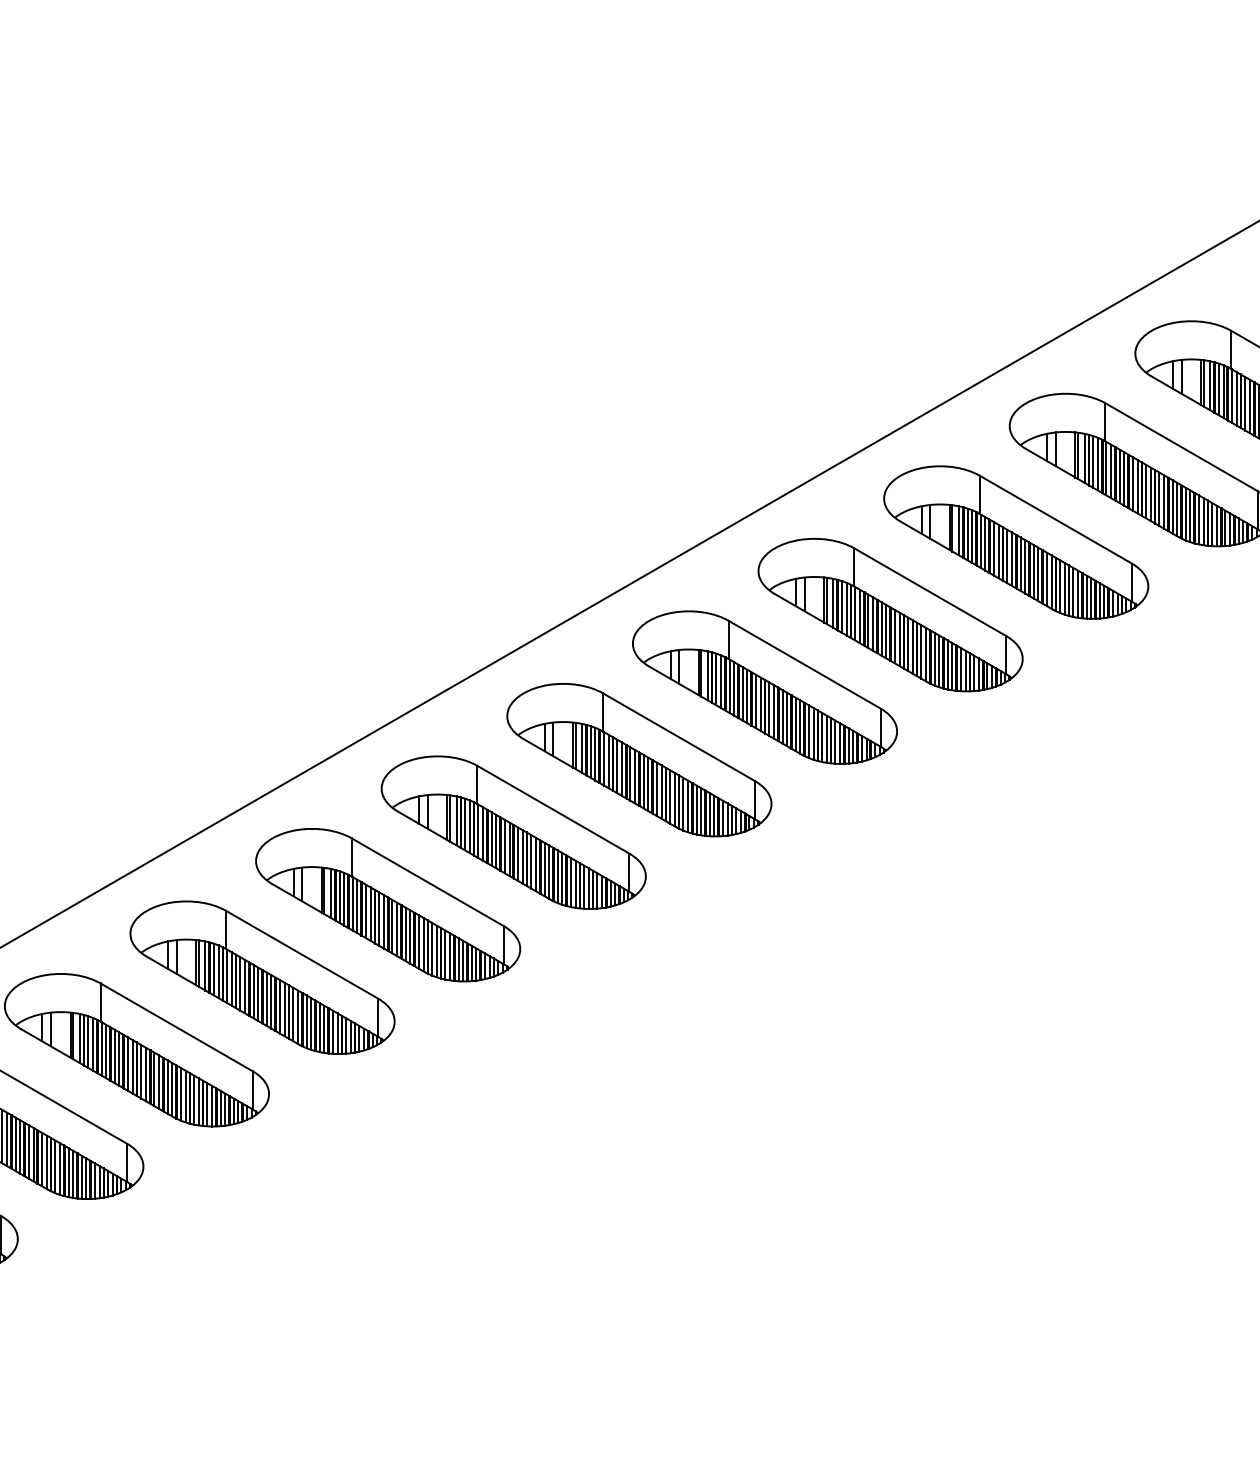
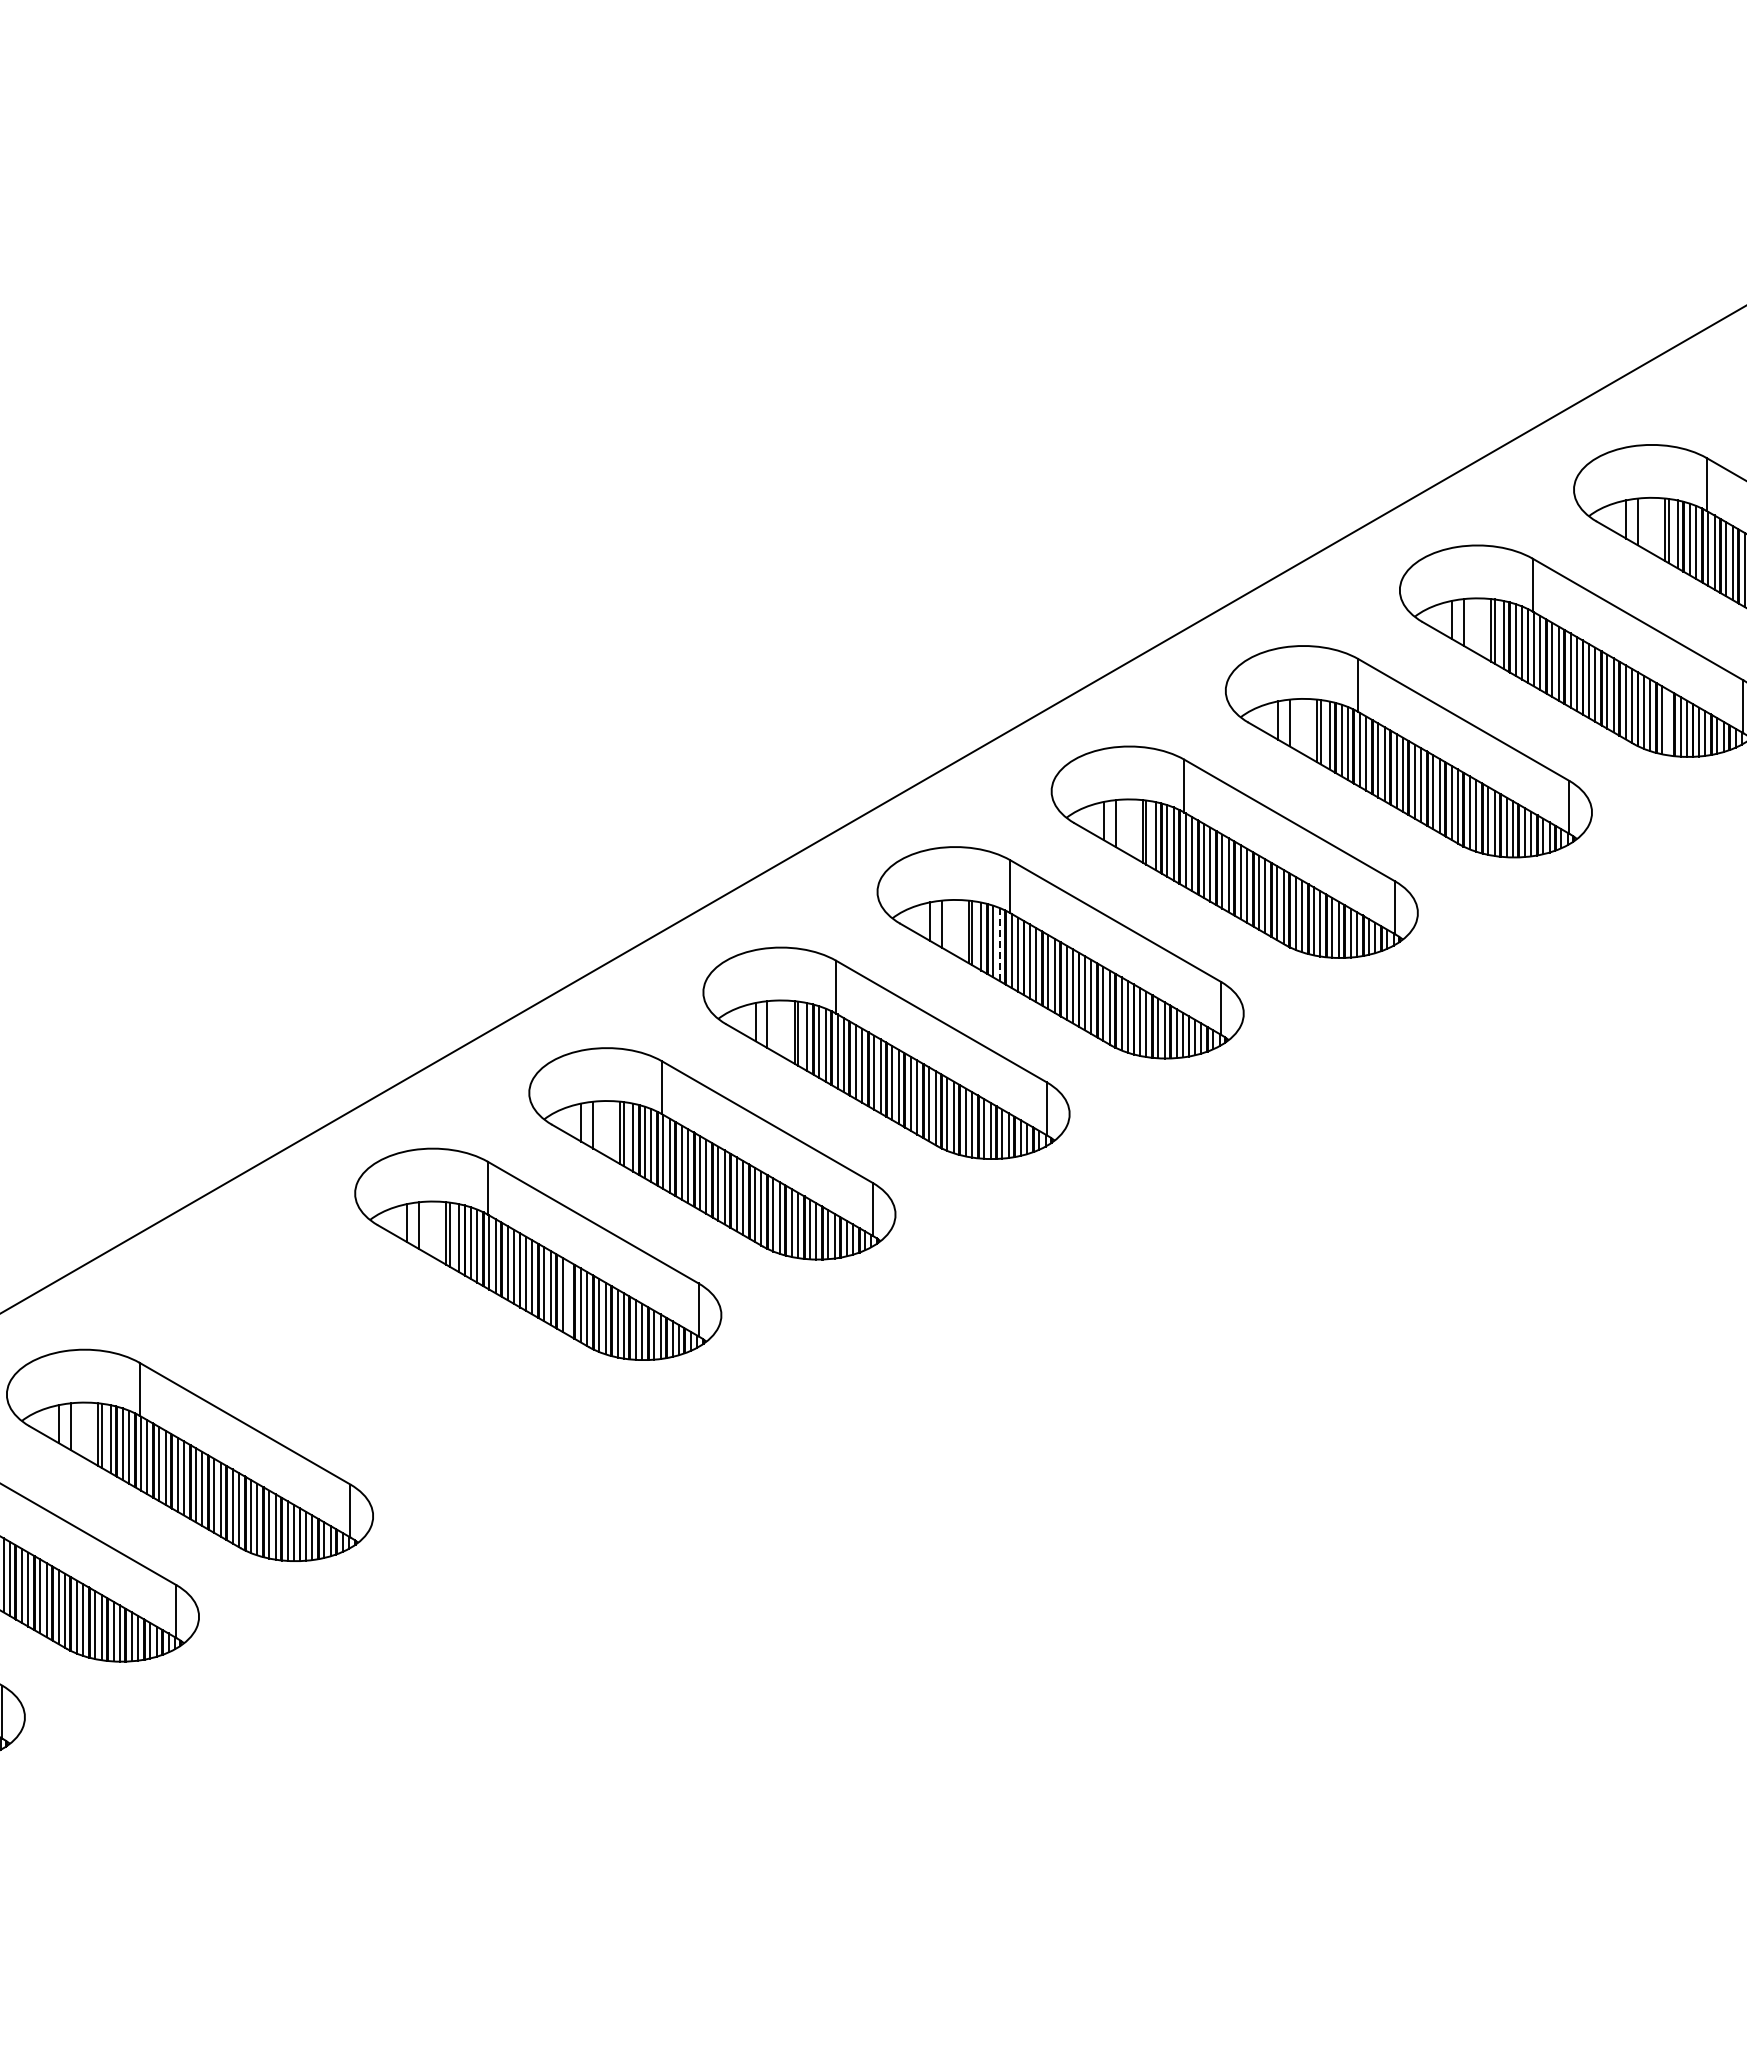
line: (1203, 521) -> (1668, 722), removed
line: (720, 681) -> (999, 944), solid -> dashed
line: (409, 937) -> (568, 1298), removed
part: (262, 977) -> (364, 1354), removed

